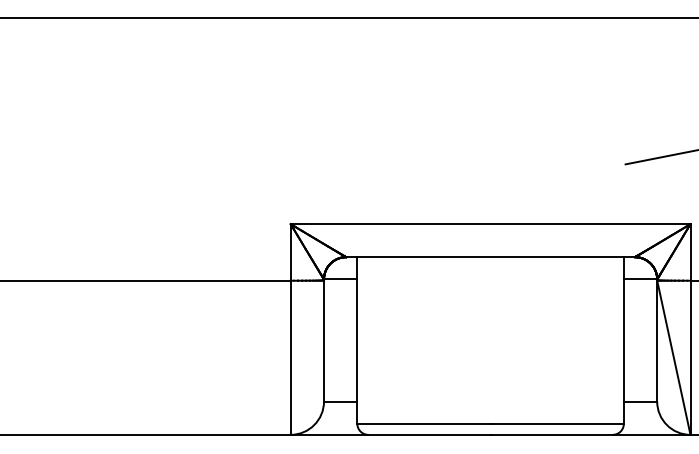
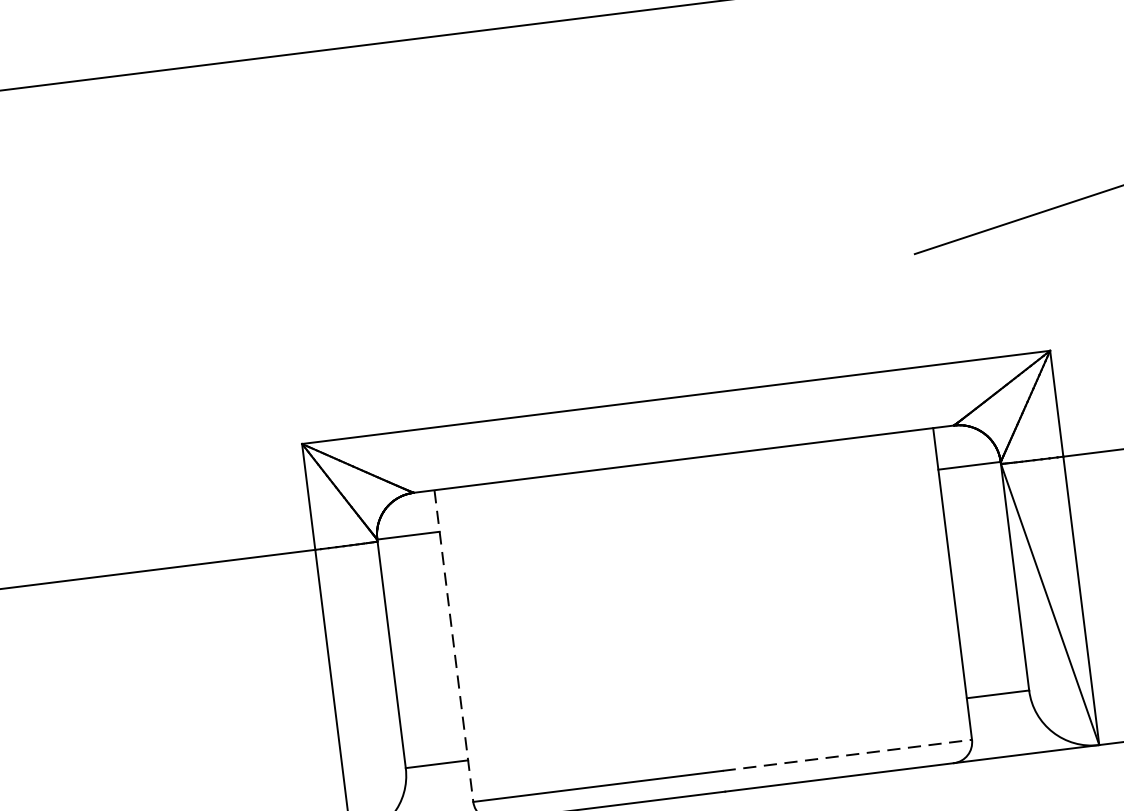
line: (357, 340) -> (454, 646), solid -> dashed
line: (557, 423) -> (847, 754), solid -> dashed

